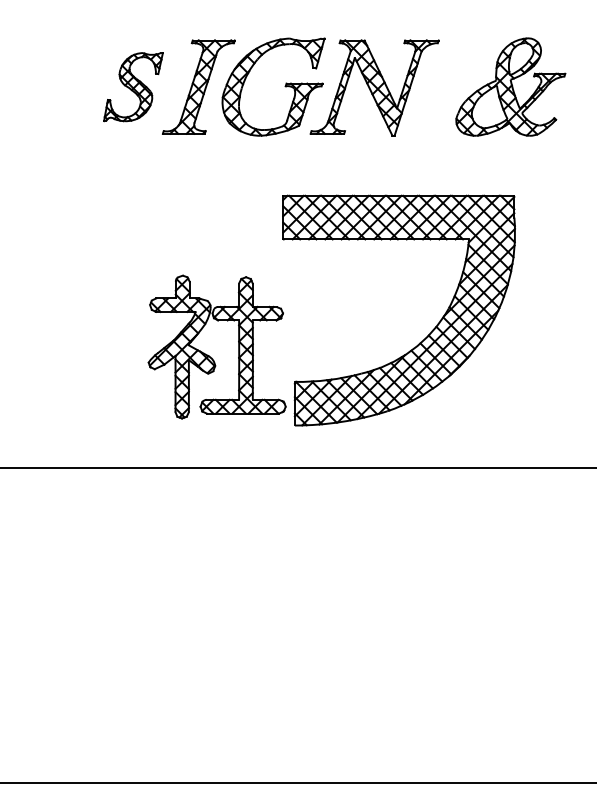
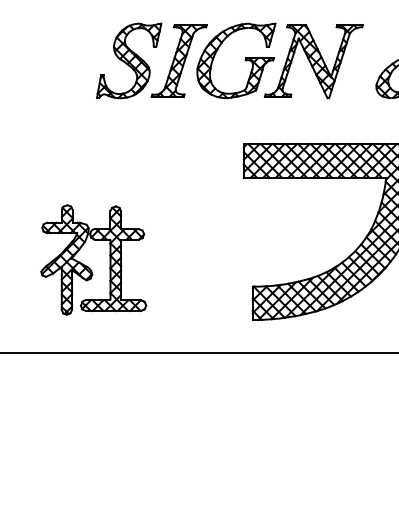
part: (133, 86) -> (129, 60), size x1.43
part: (209, 355) -> (87, 266), moved

